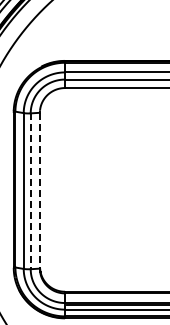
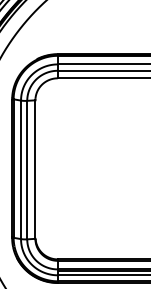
line: (39, 190) -> (35, 169), dashed -> solid
line: (30, 191) -> (27, 170), dashed -> solid

